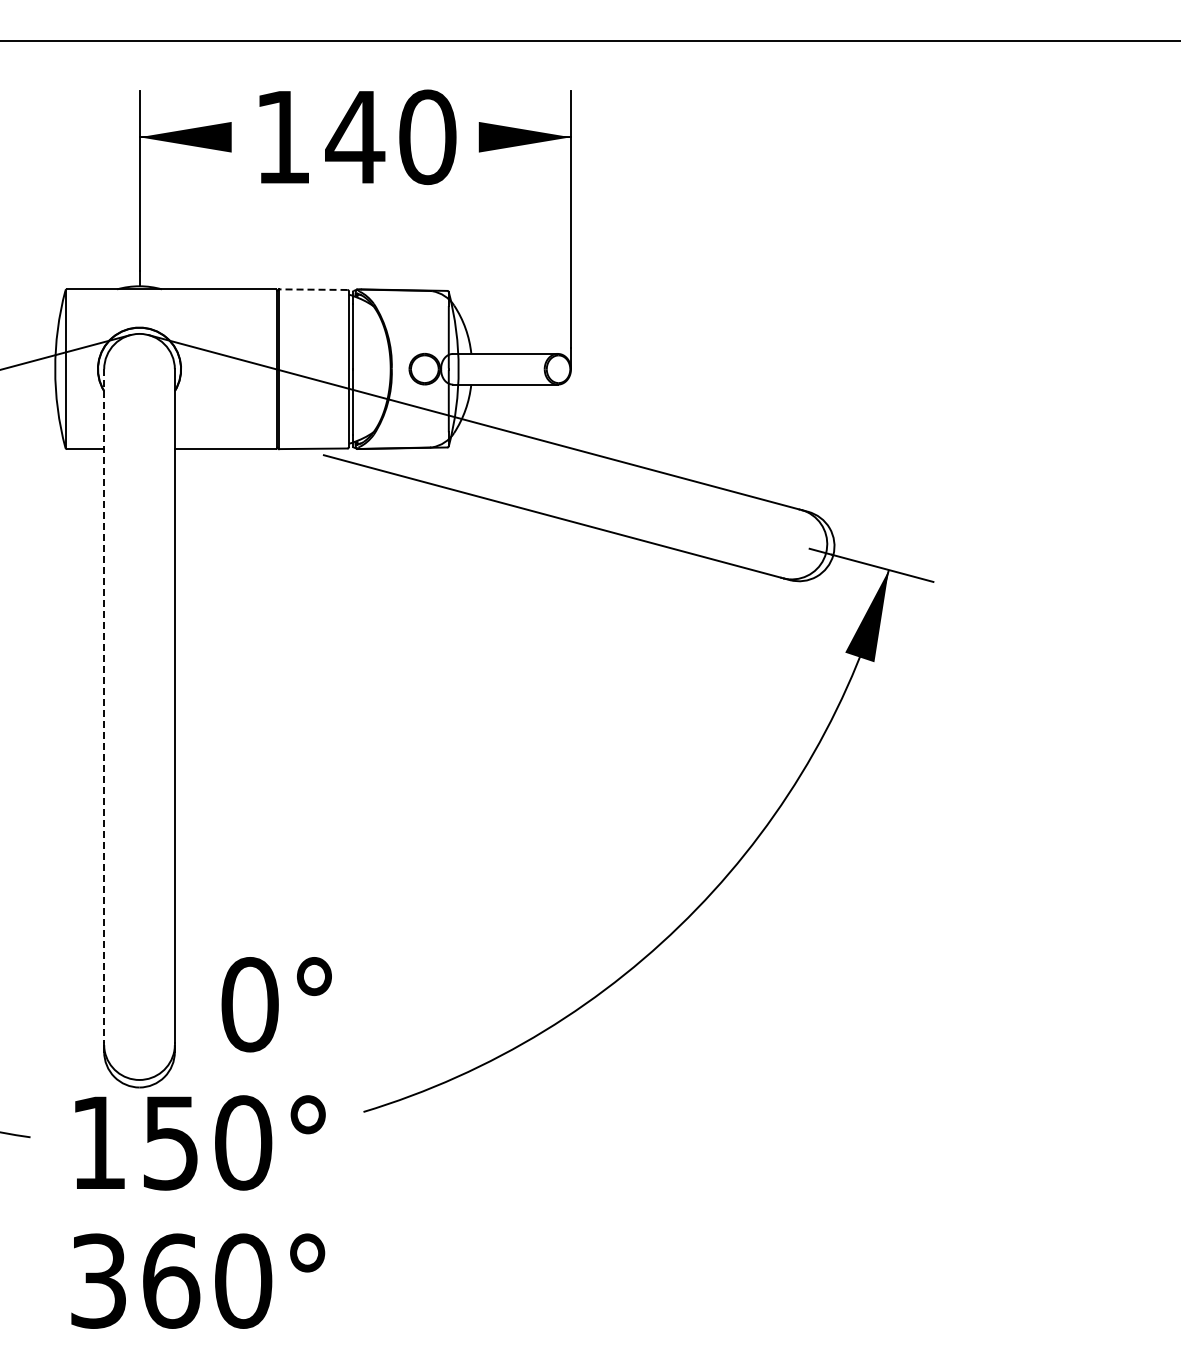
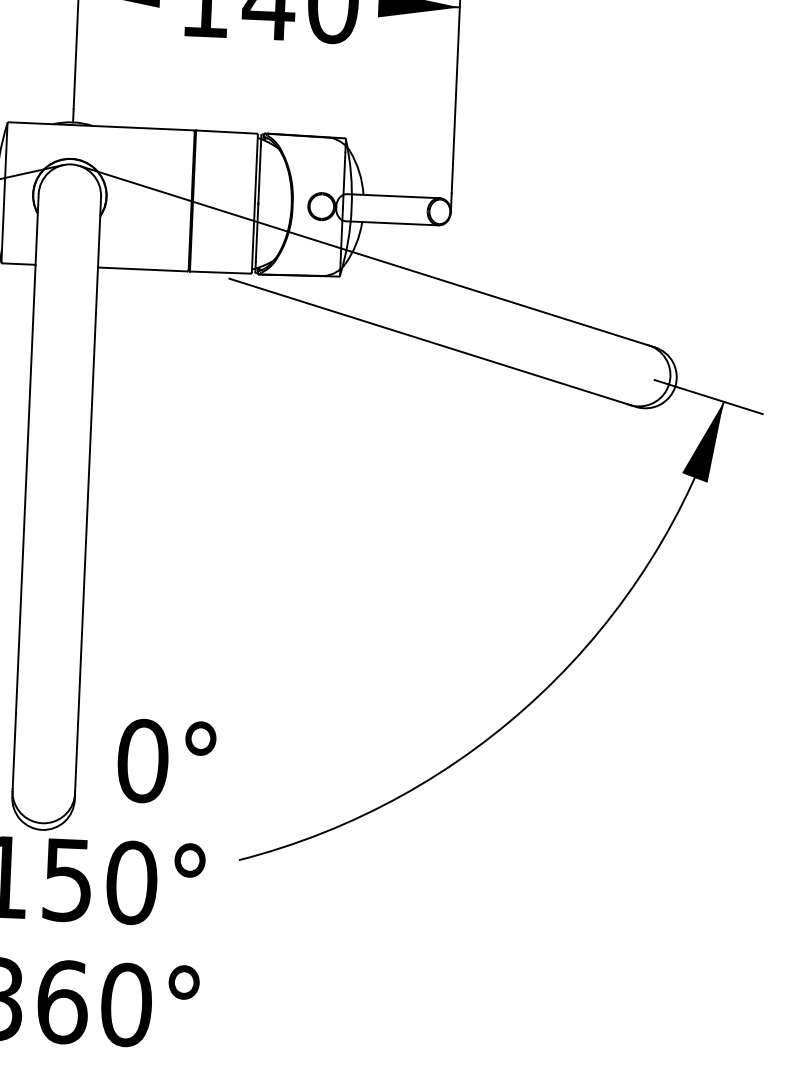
line: (312, 289) -> (225, 131), dashed -> solid
line: (104, 706) -> (25, 492), dashed -> solid

